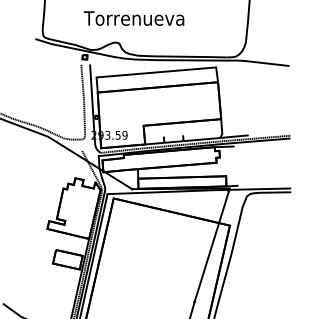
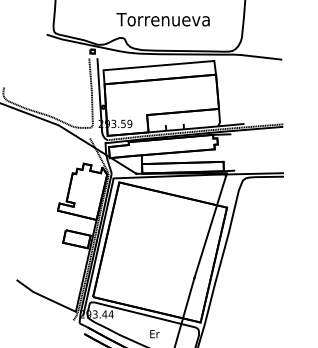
text: (133, 18) -> (162, 19), moved

